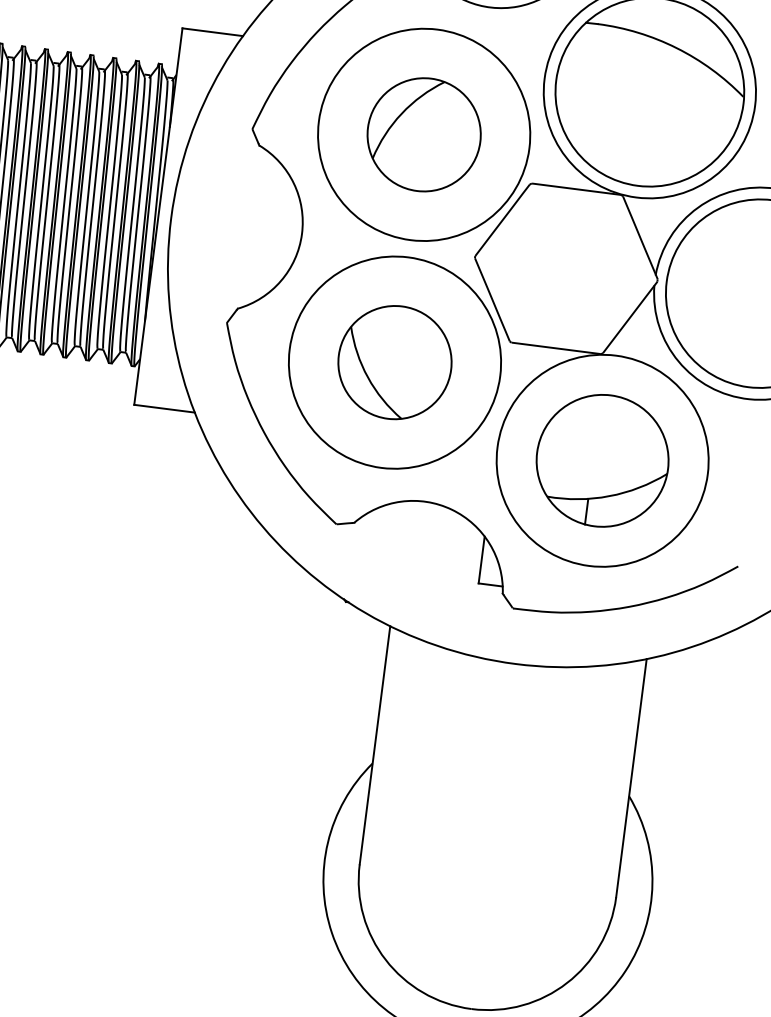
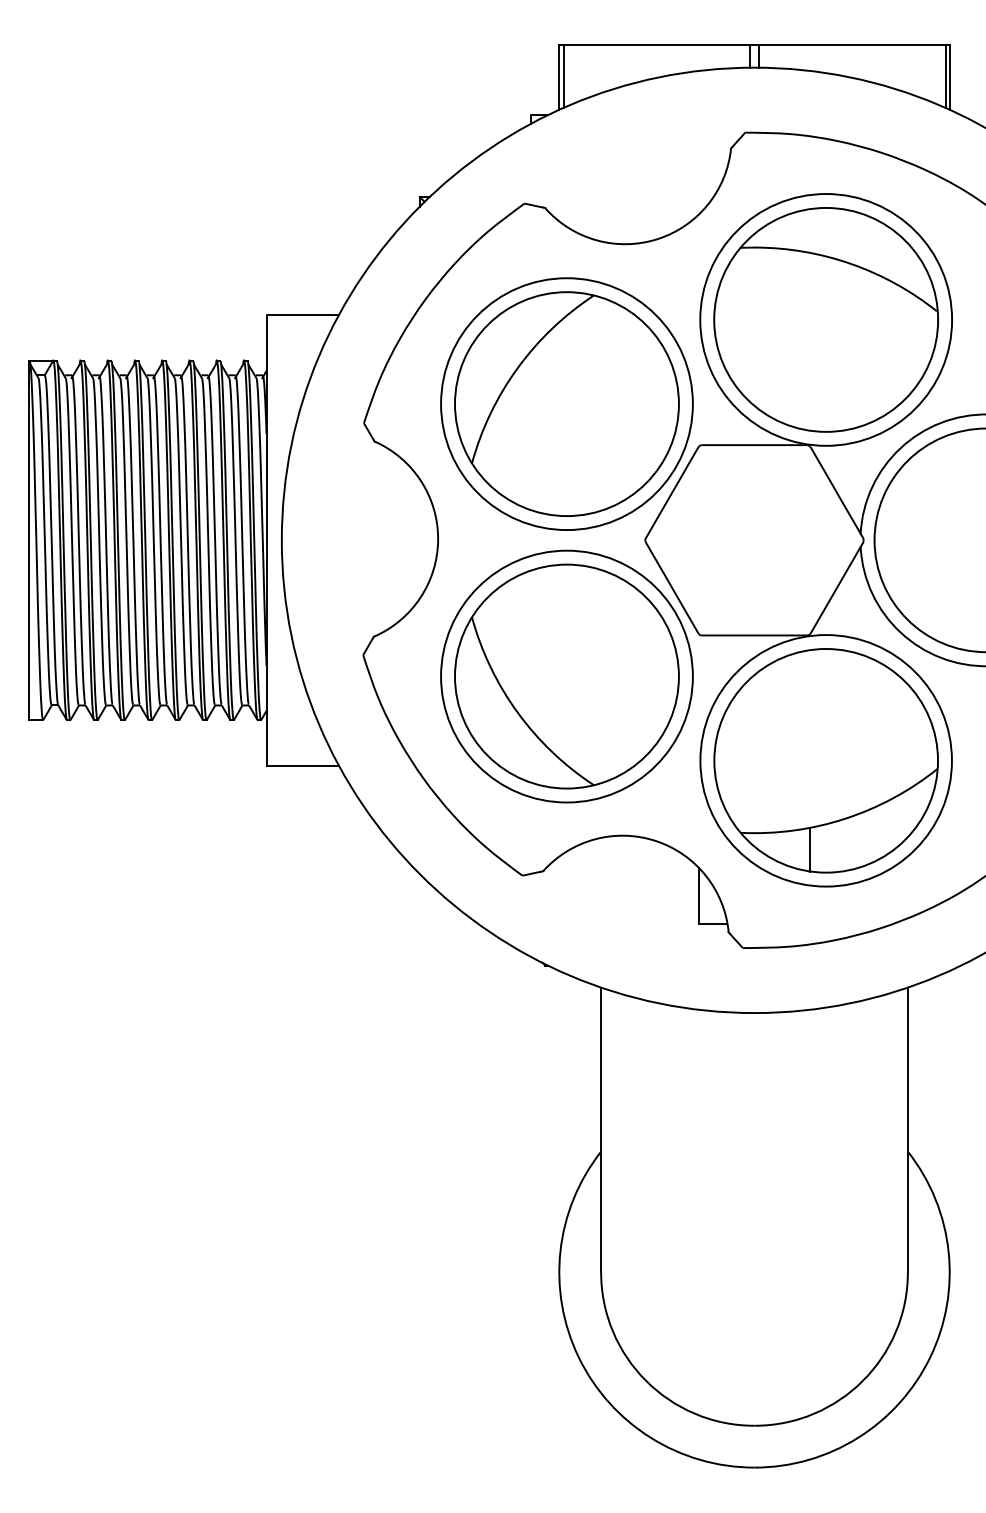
part: (423, 134) -> (566, 403), size x1.67
part: (394, 362) -> (566, 676), size x1.67
part: (602, 460) -> (825, 760), size x1.43

